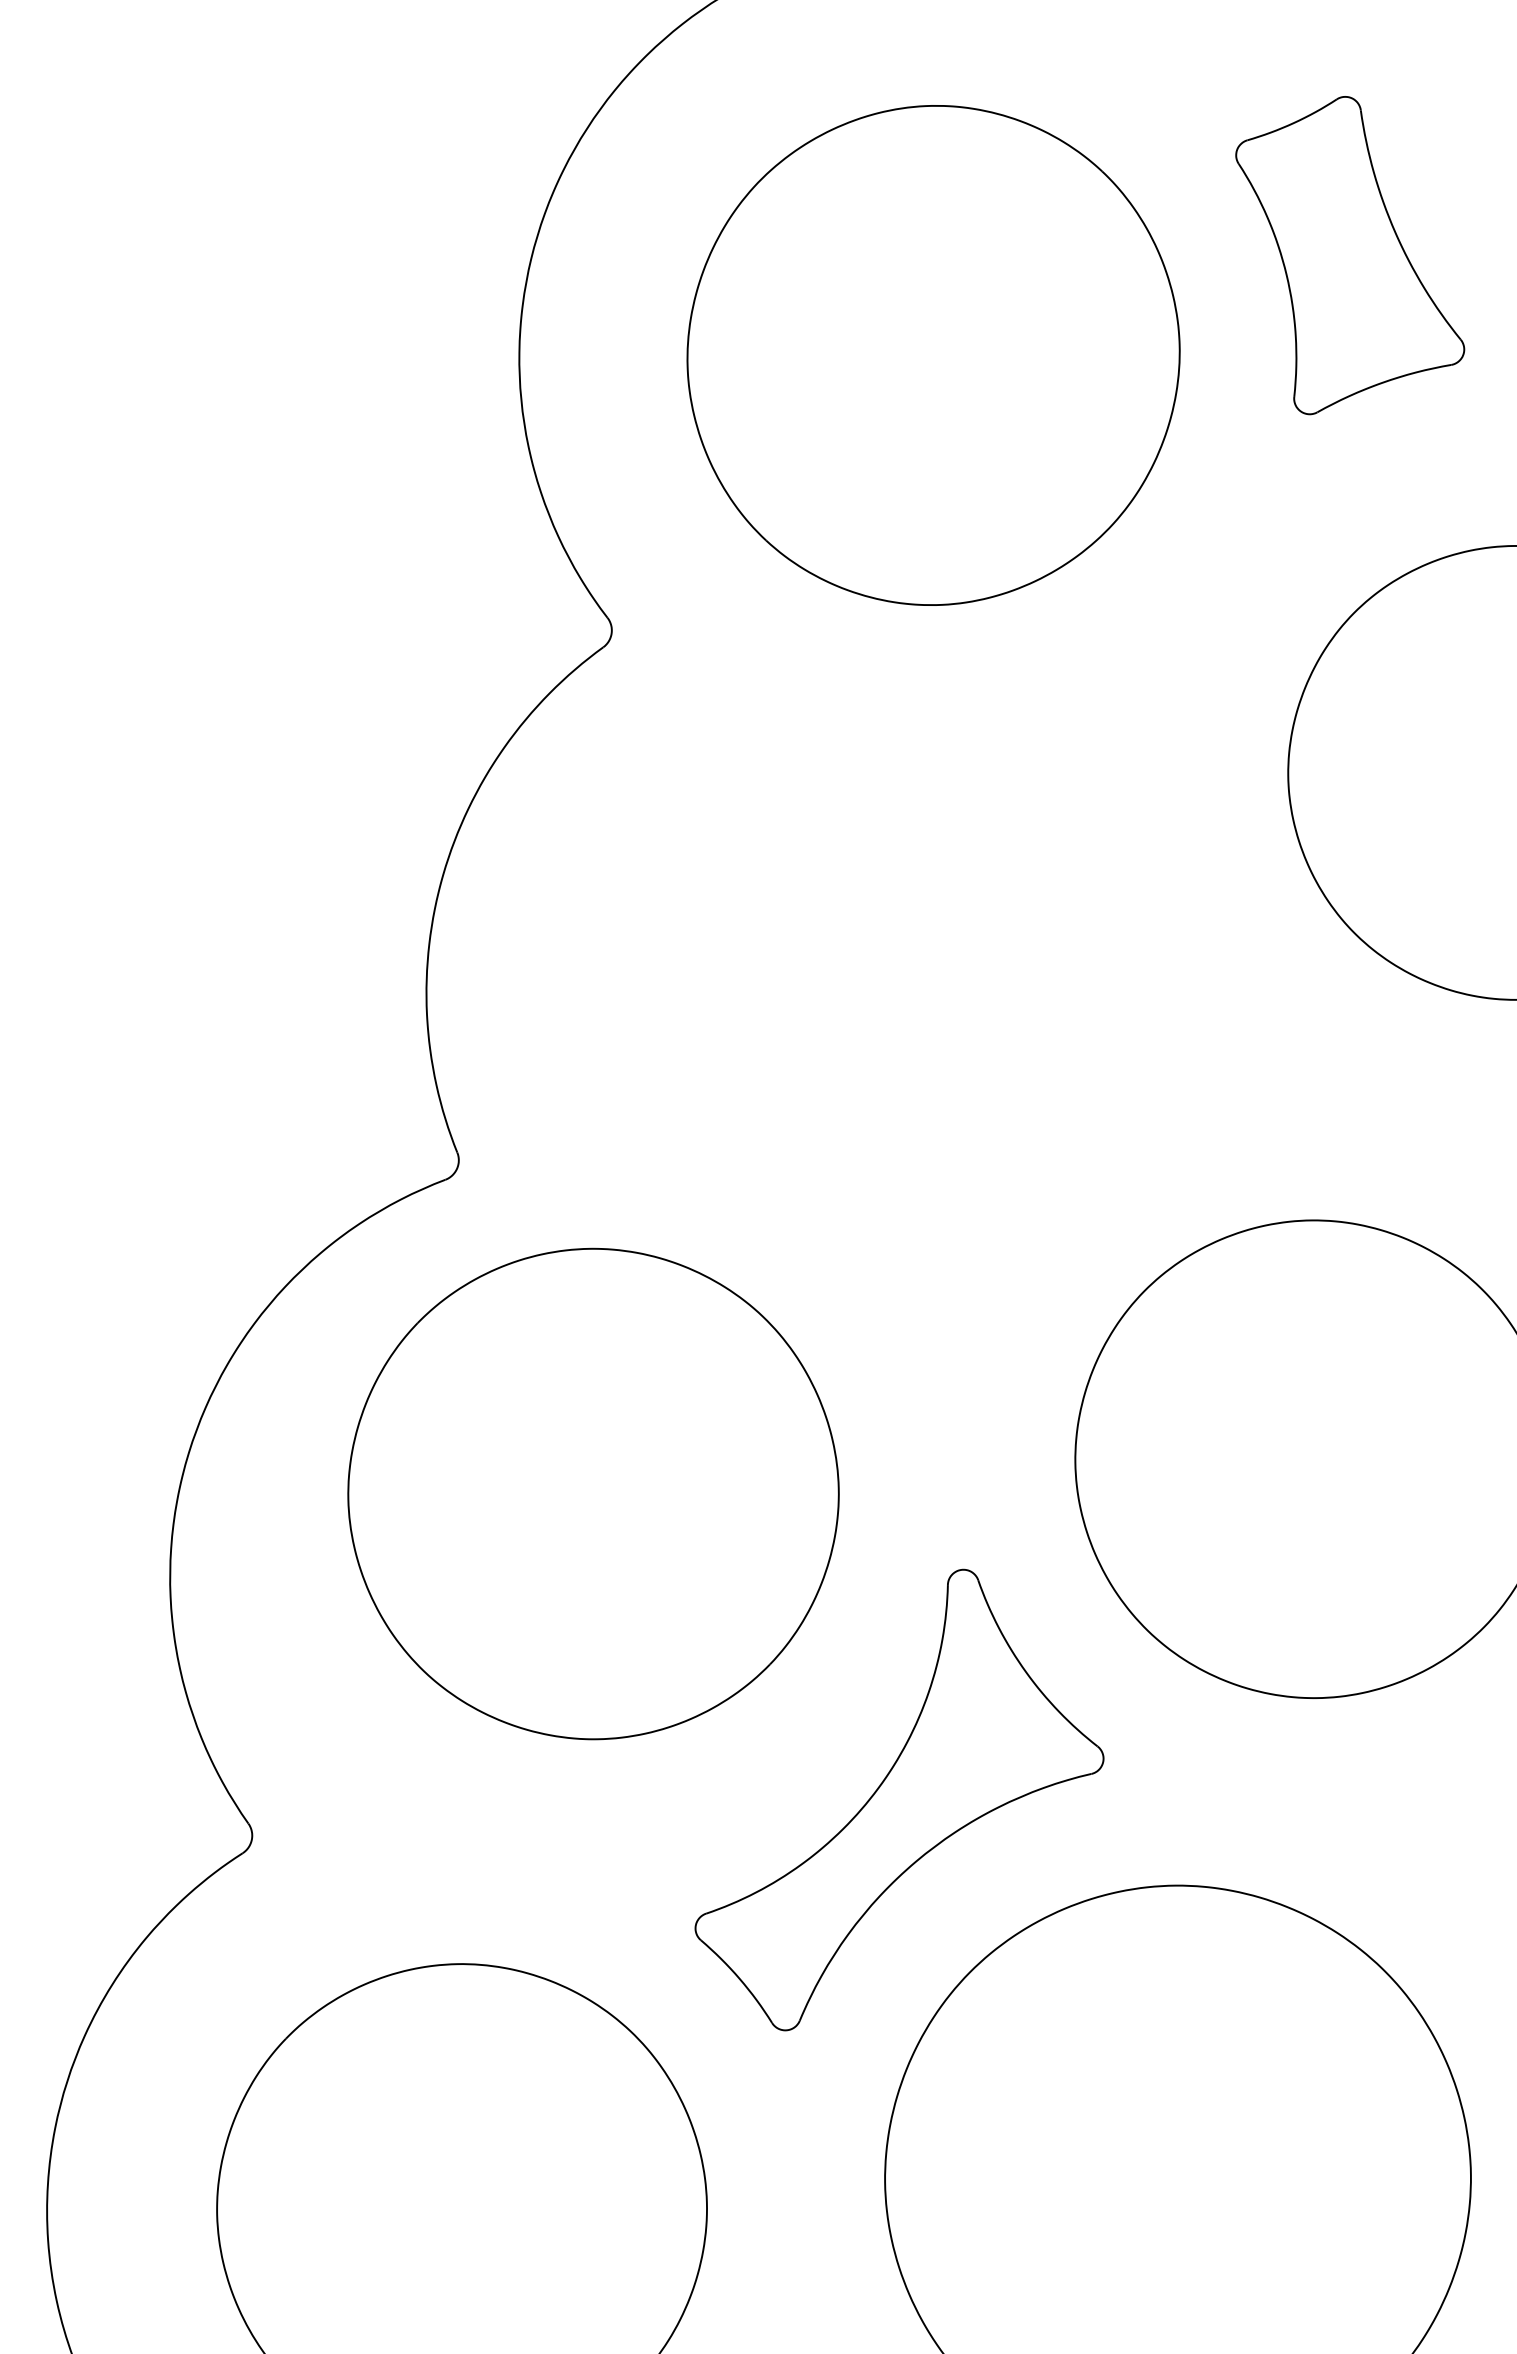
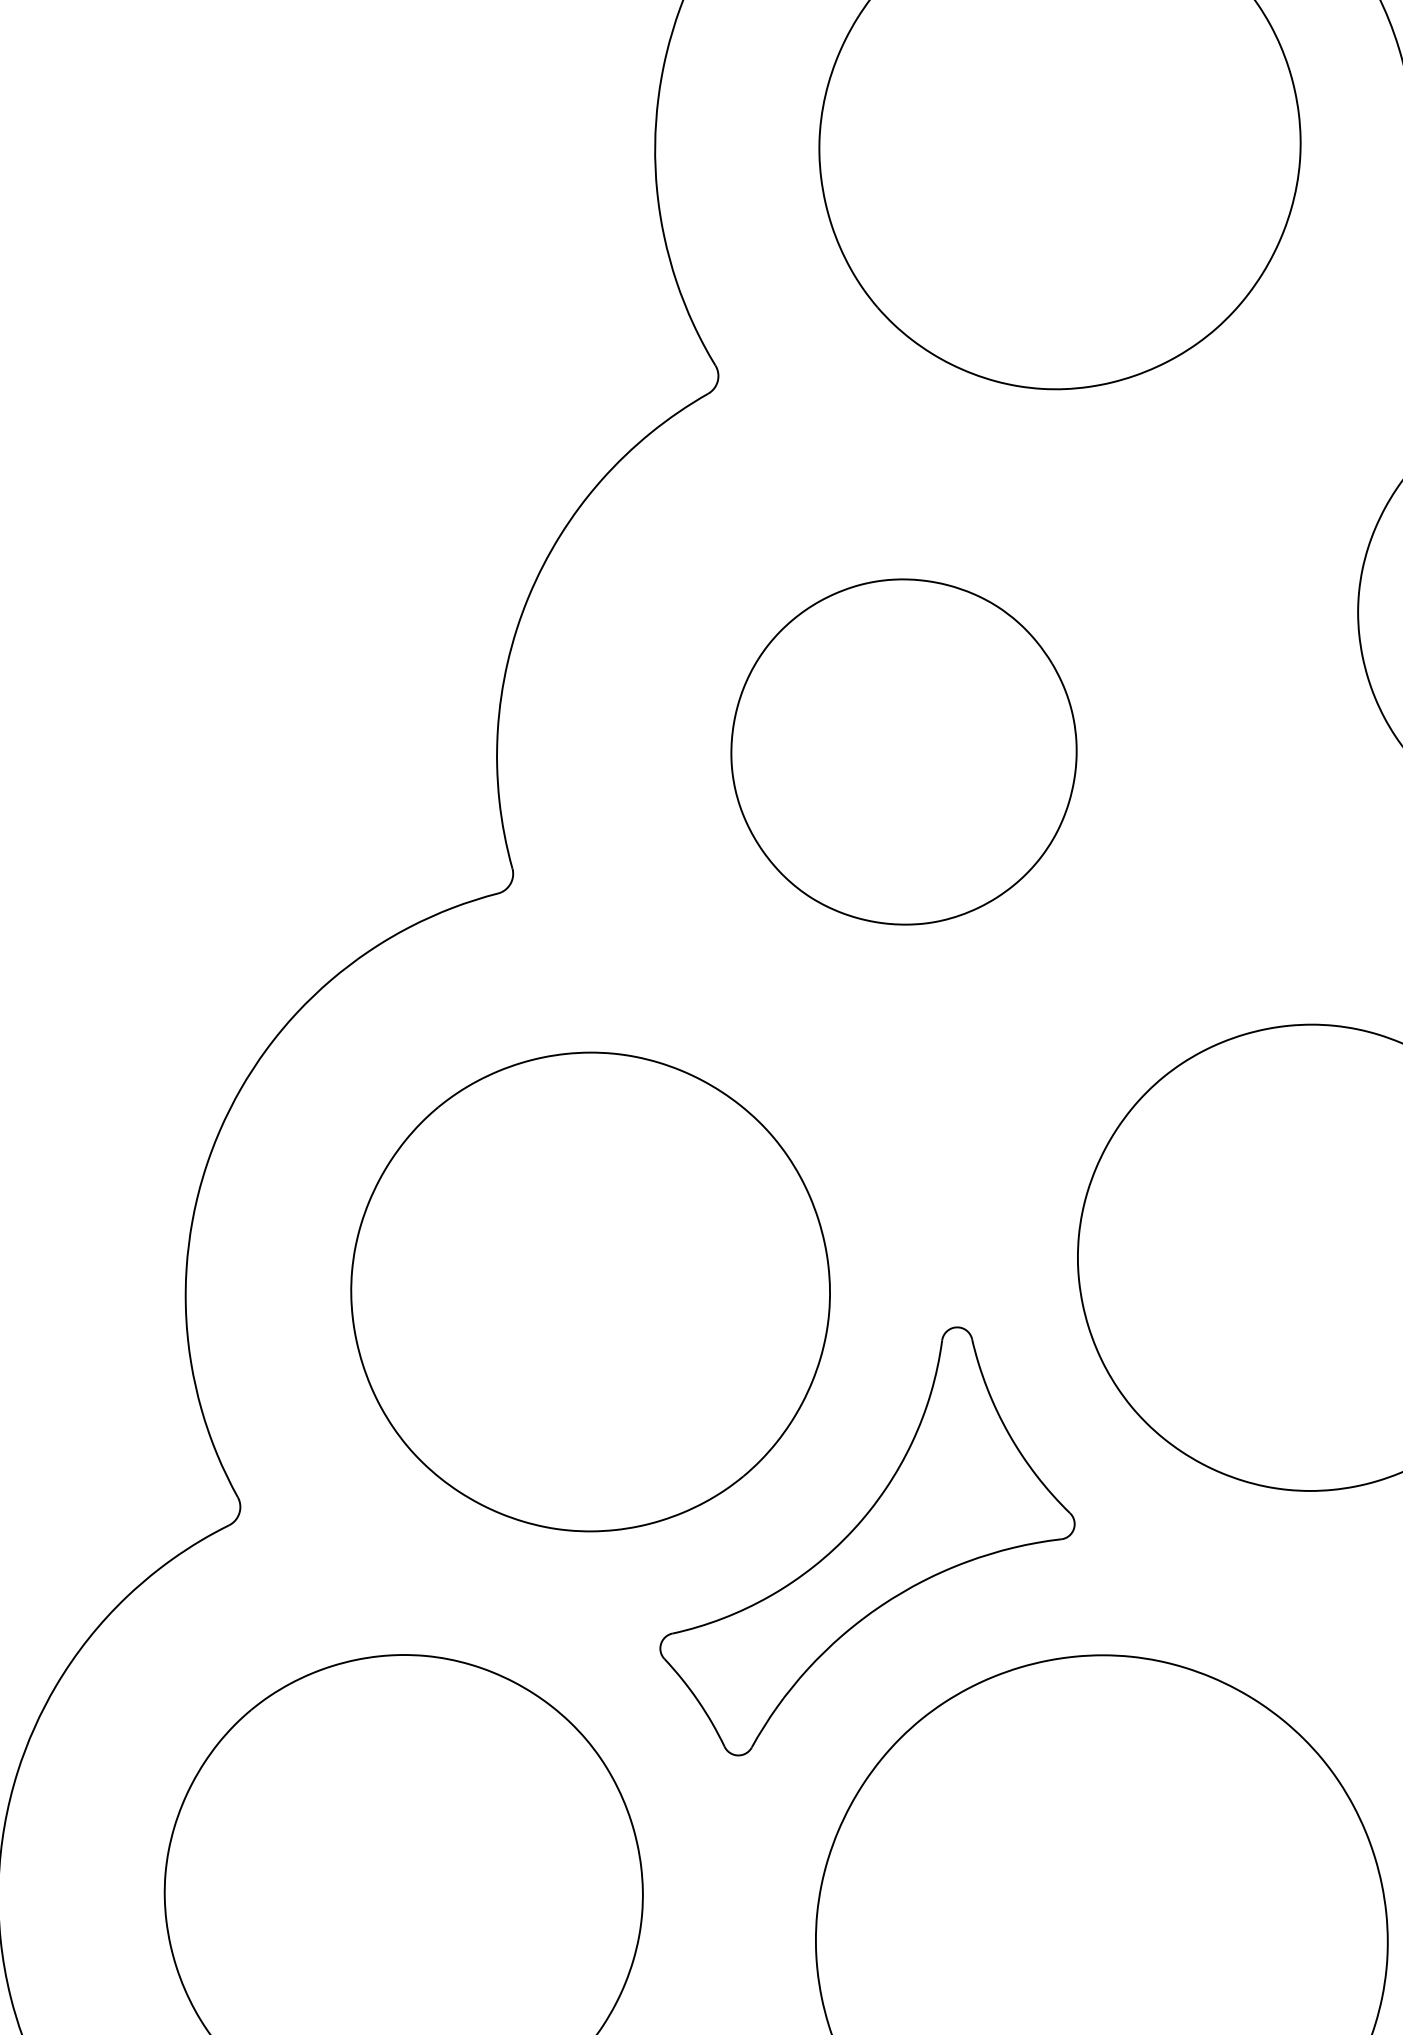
part: (842, 989) -> (903, 751), added
part: (593, 1493) -> (590, 1291), moved

